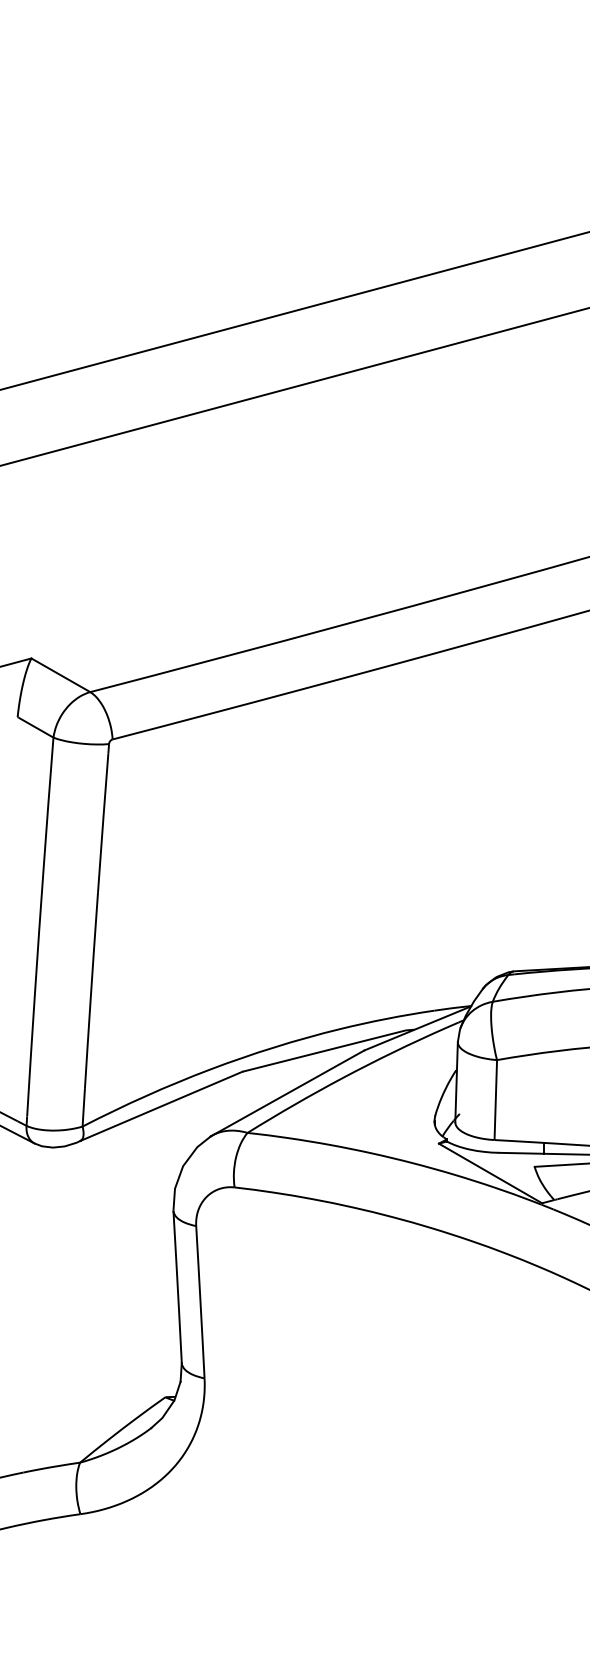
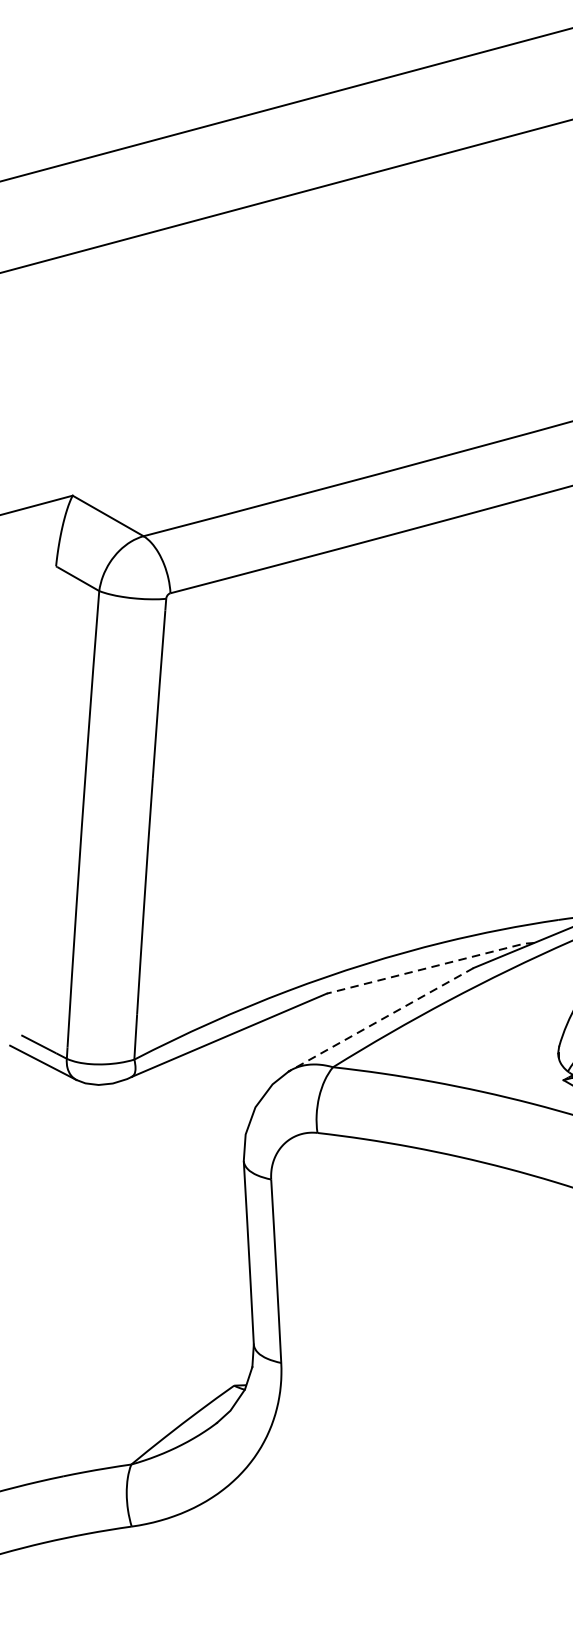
line: (328, 1049) -> (430, 966), solid -> dashed
line: (287, 1093) -> (381, 1019), solid -> dashed

